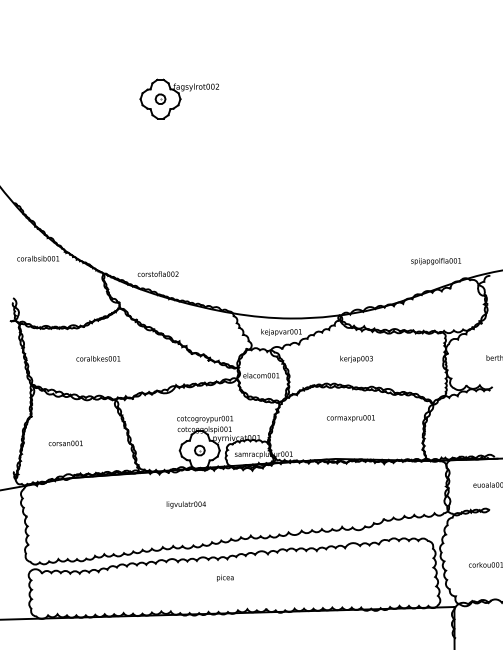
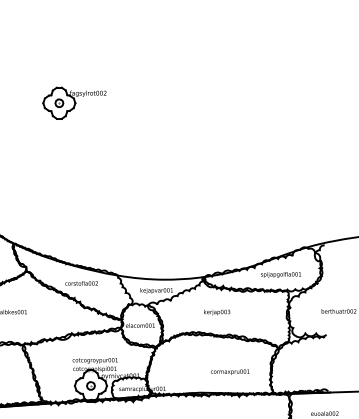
text: (436, 261) -> (281, 274), moved
text: (157, 273) -> (81, 282), moved
text: (350, 418) -> (229, 372), moved

